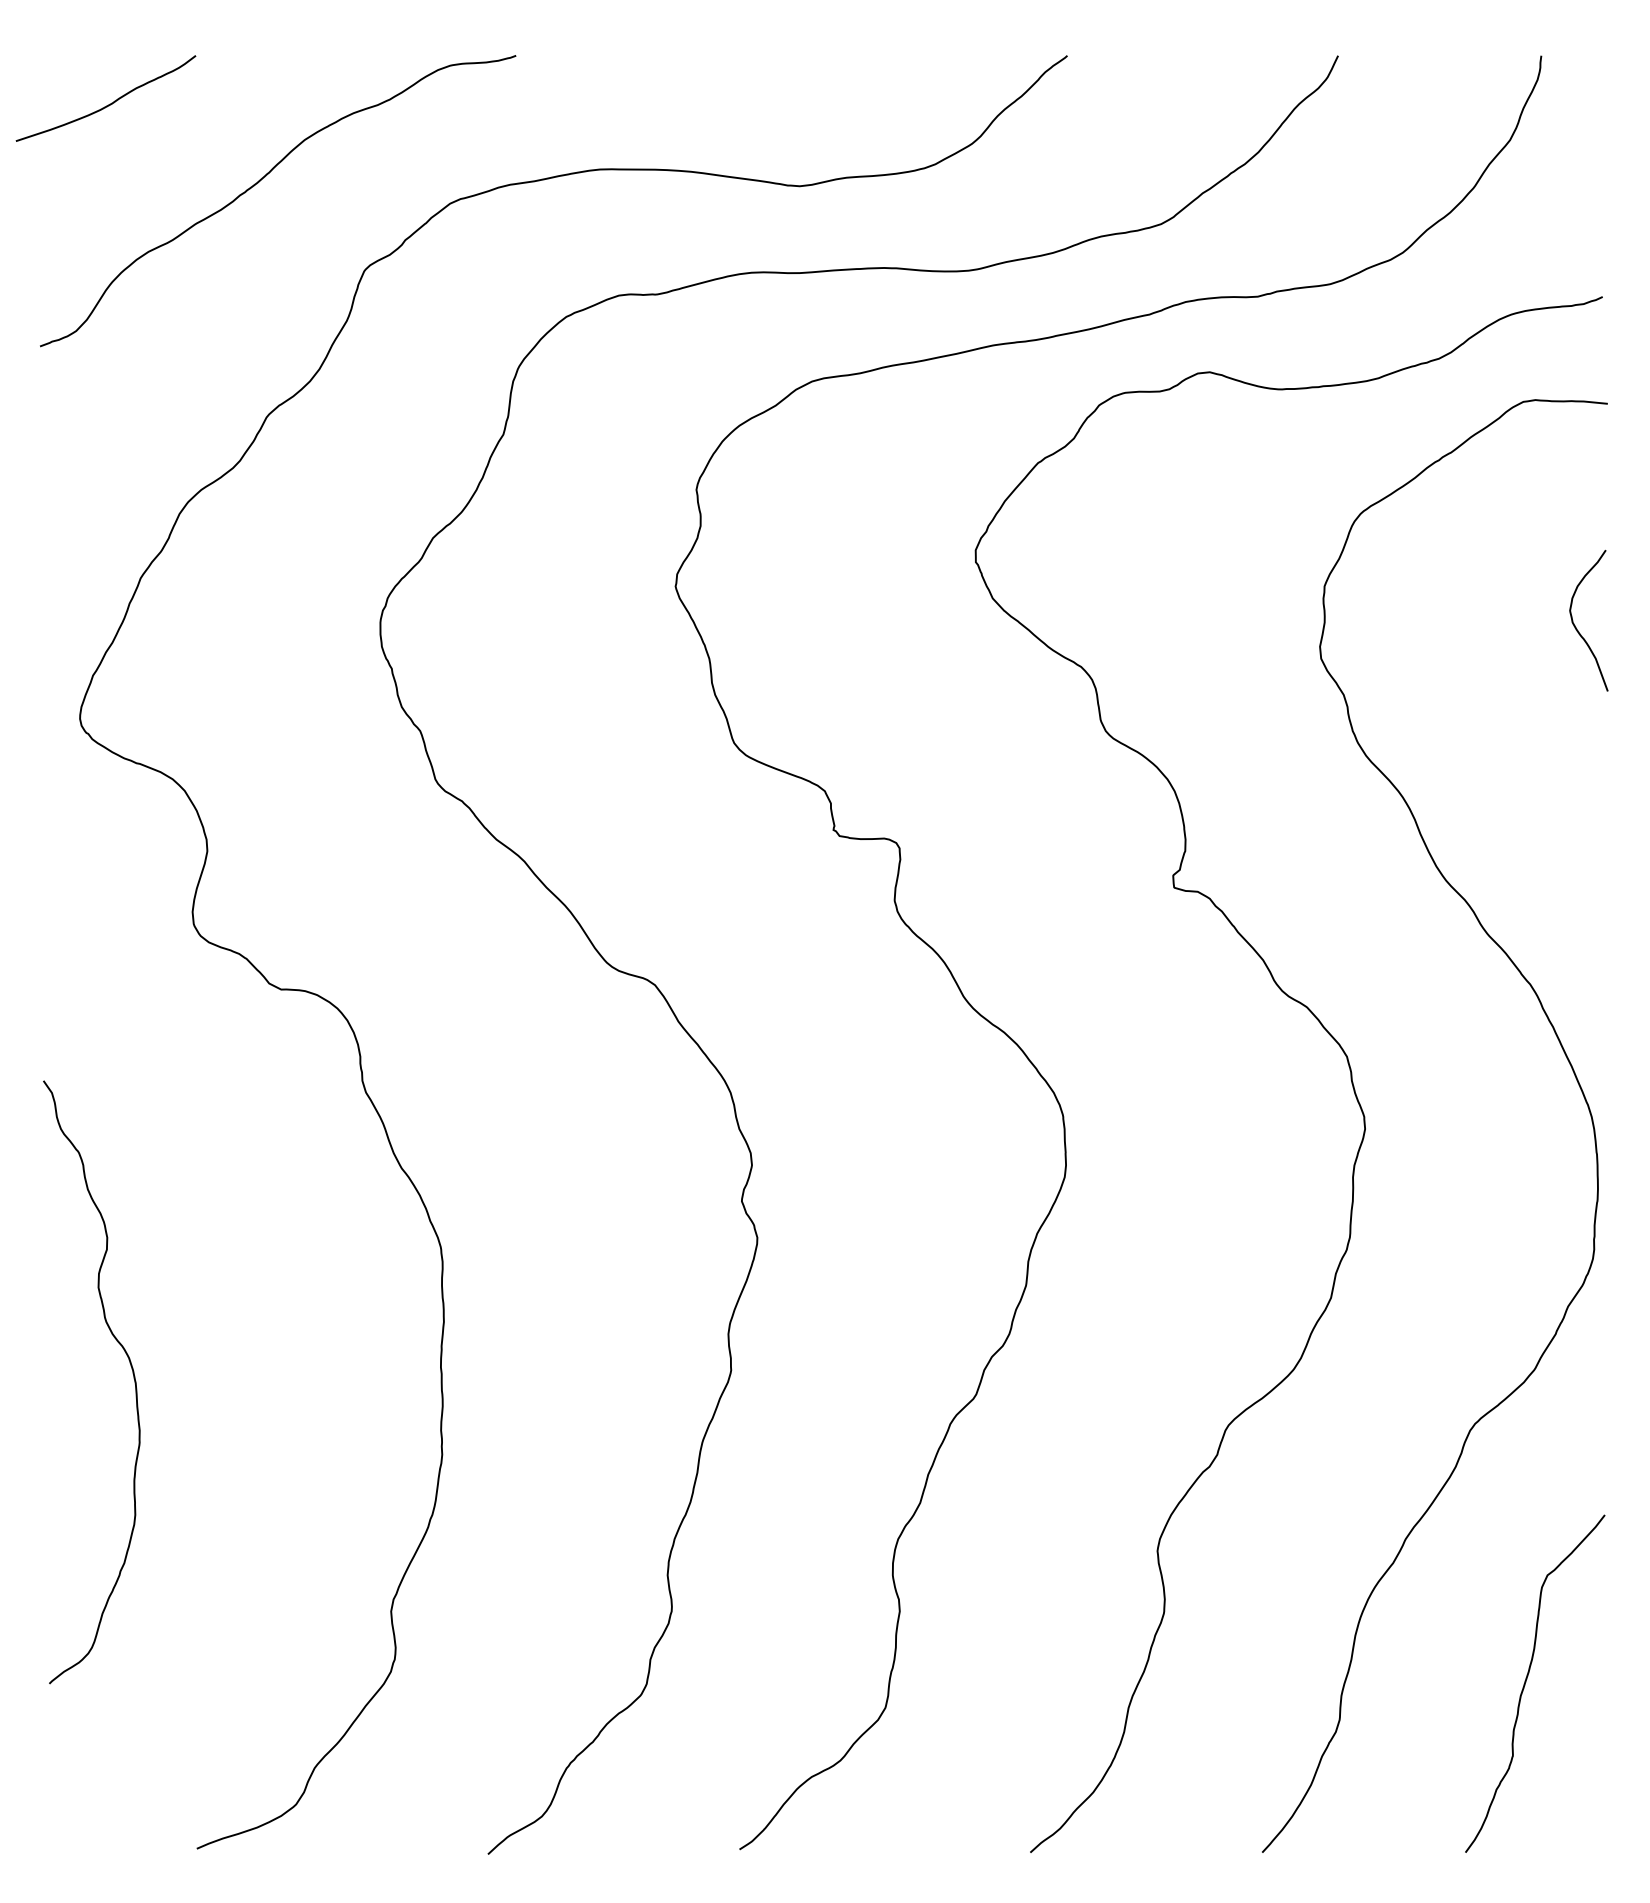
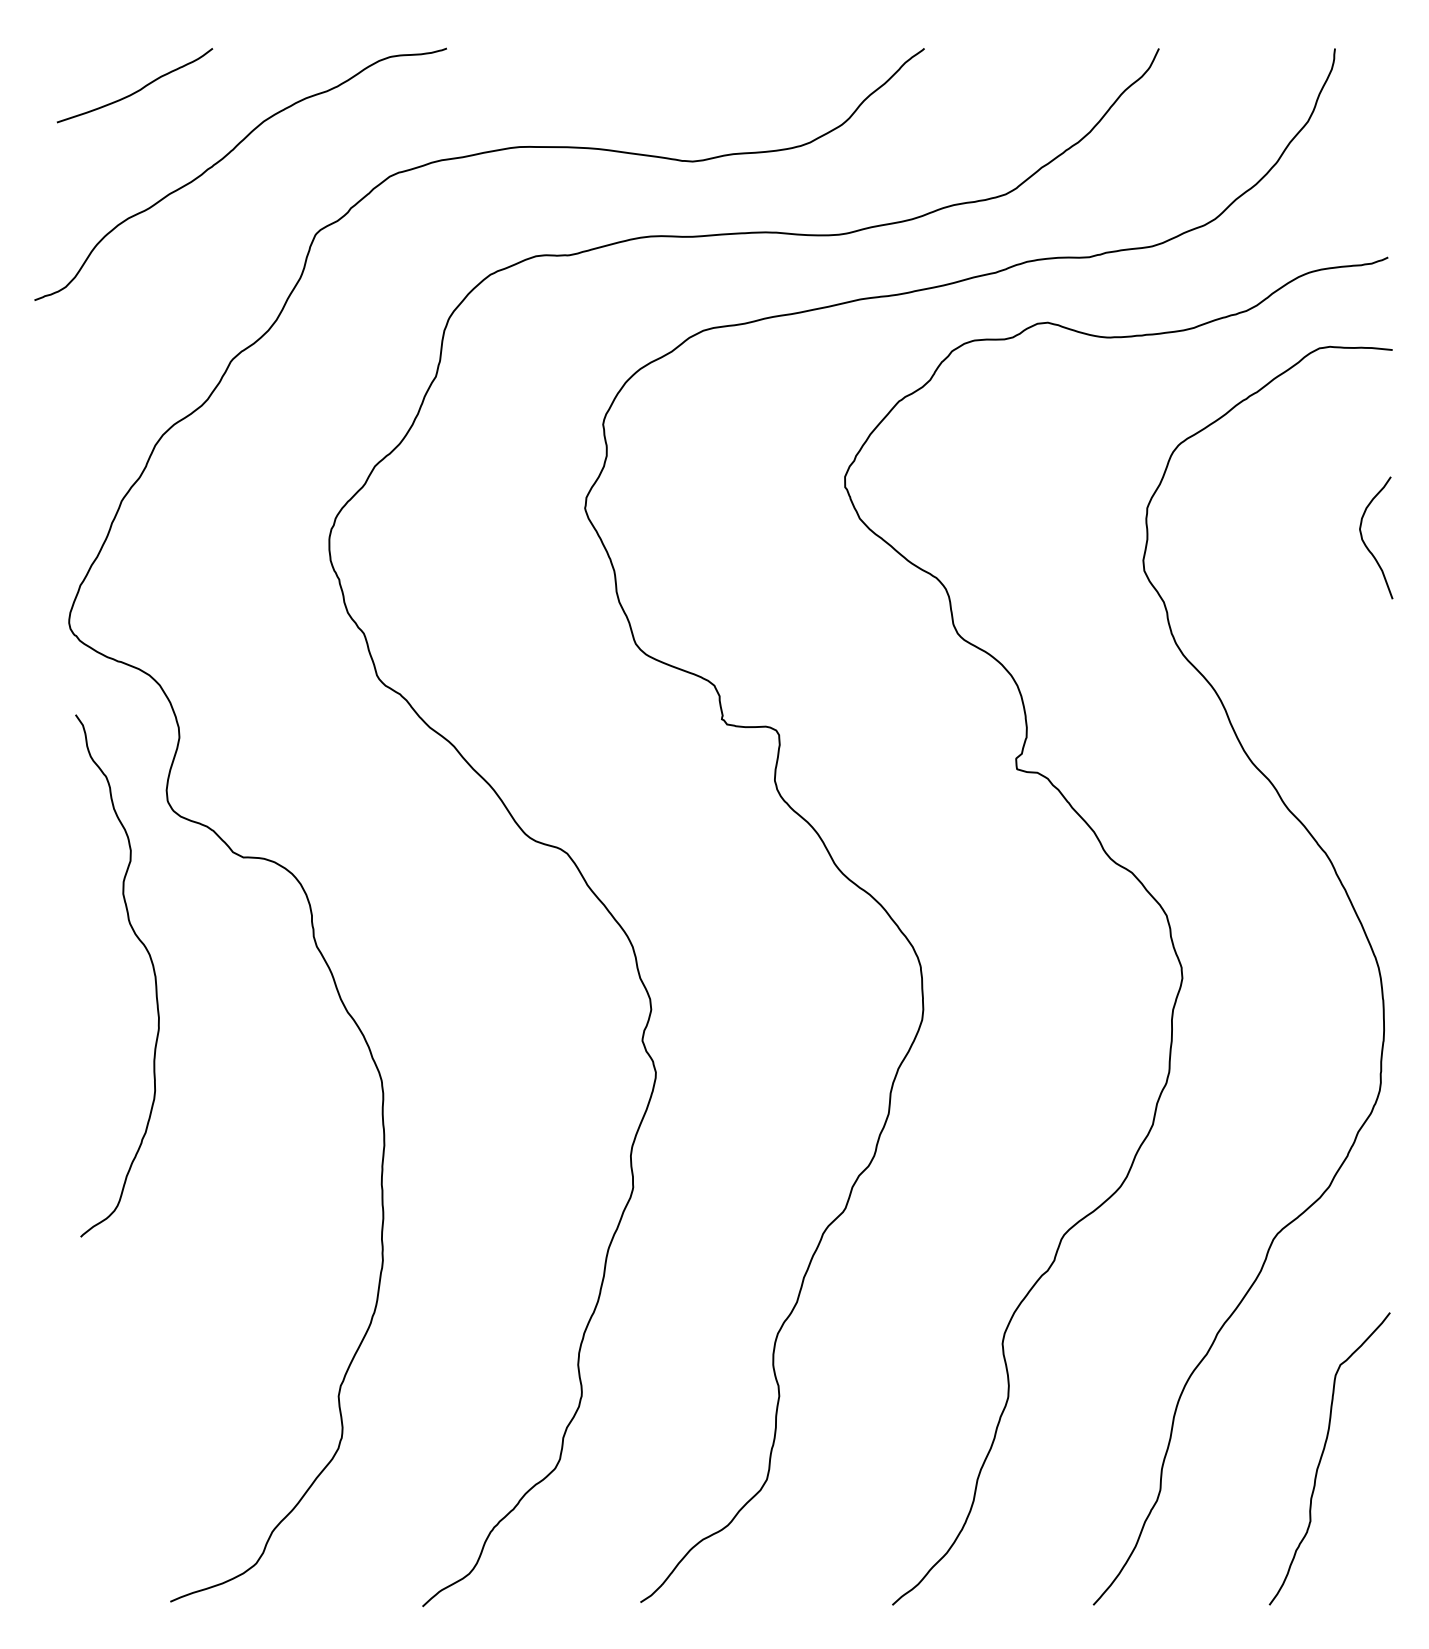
curve: (108, 104) -> (137, 90), moved
curve: (132, 1373) -> (152, 968), moved

